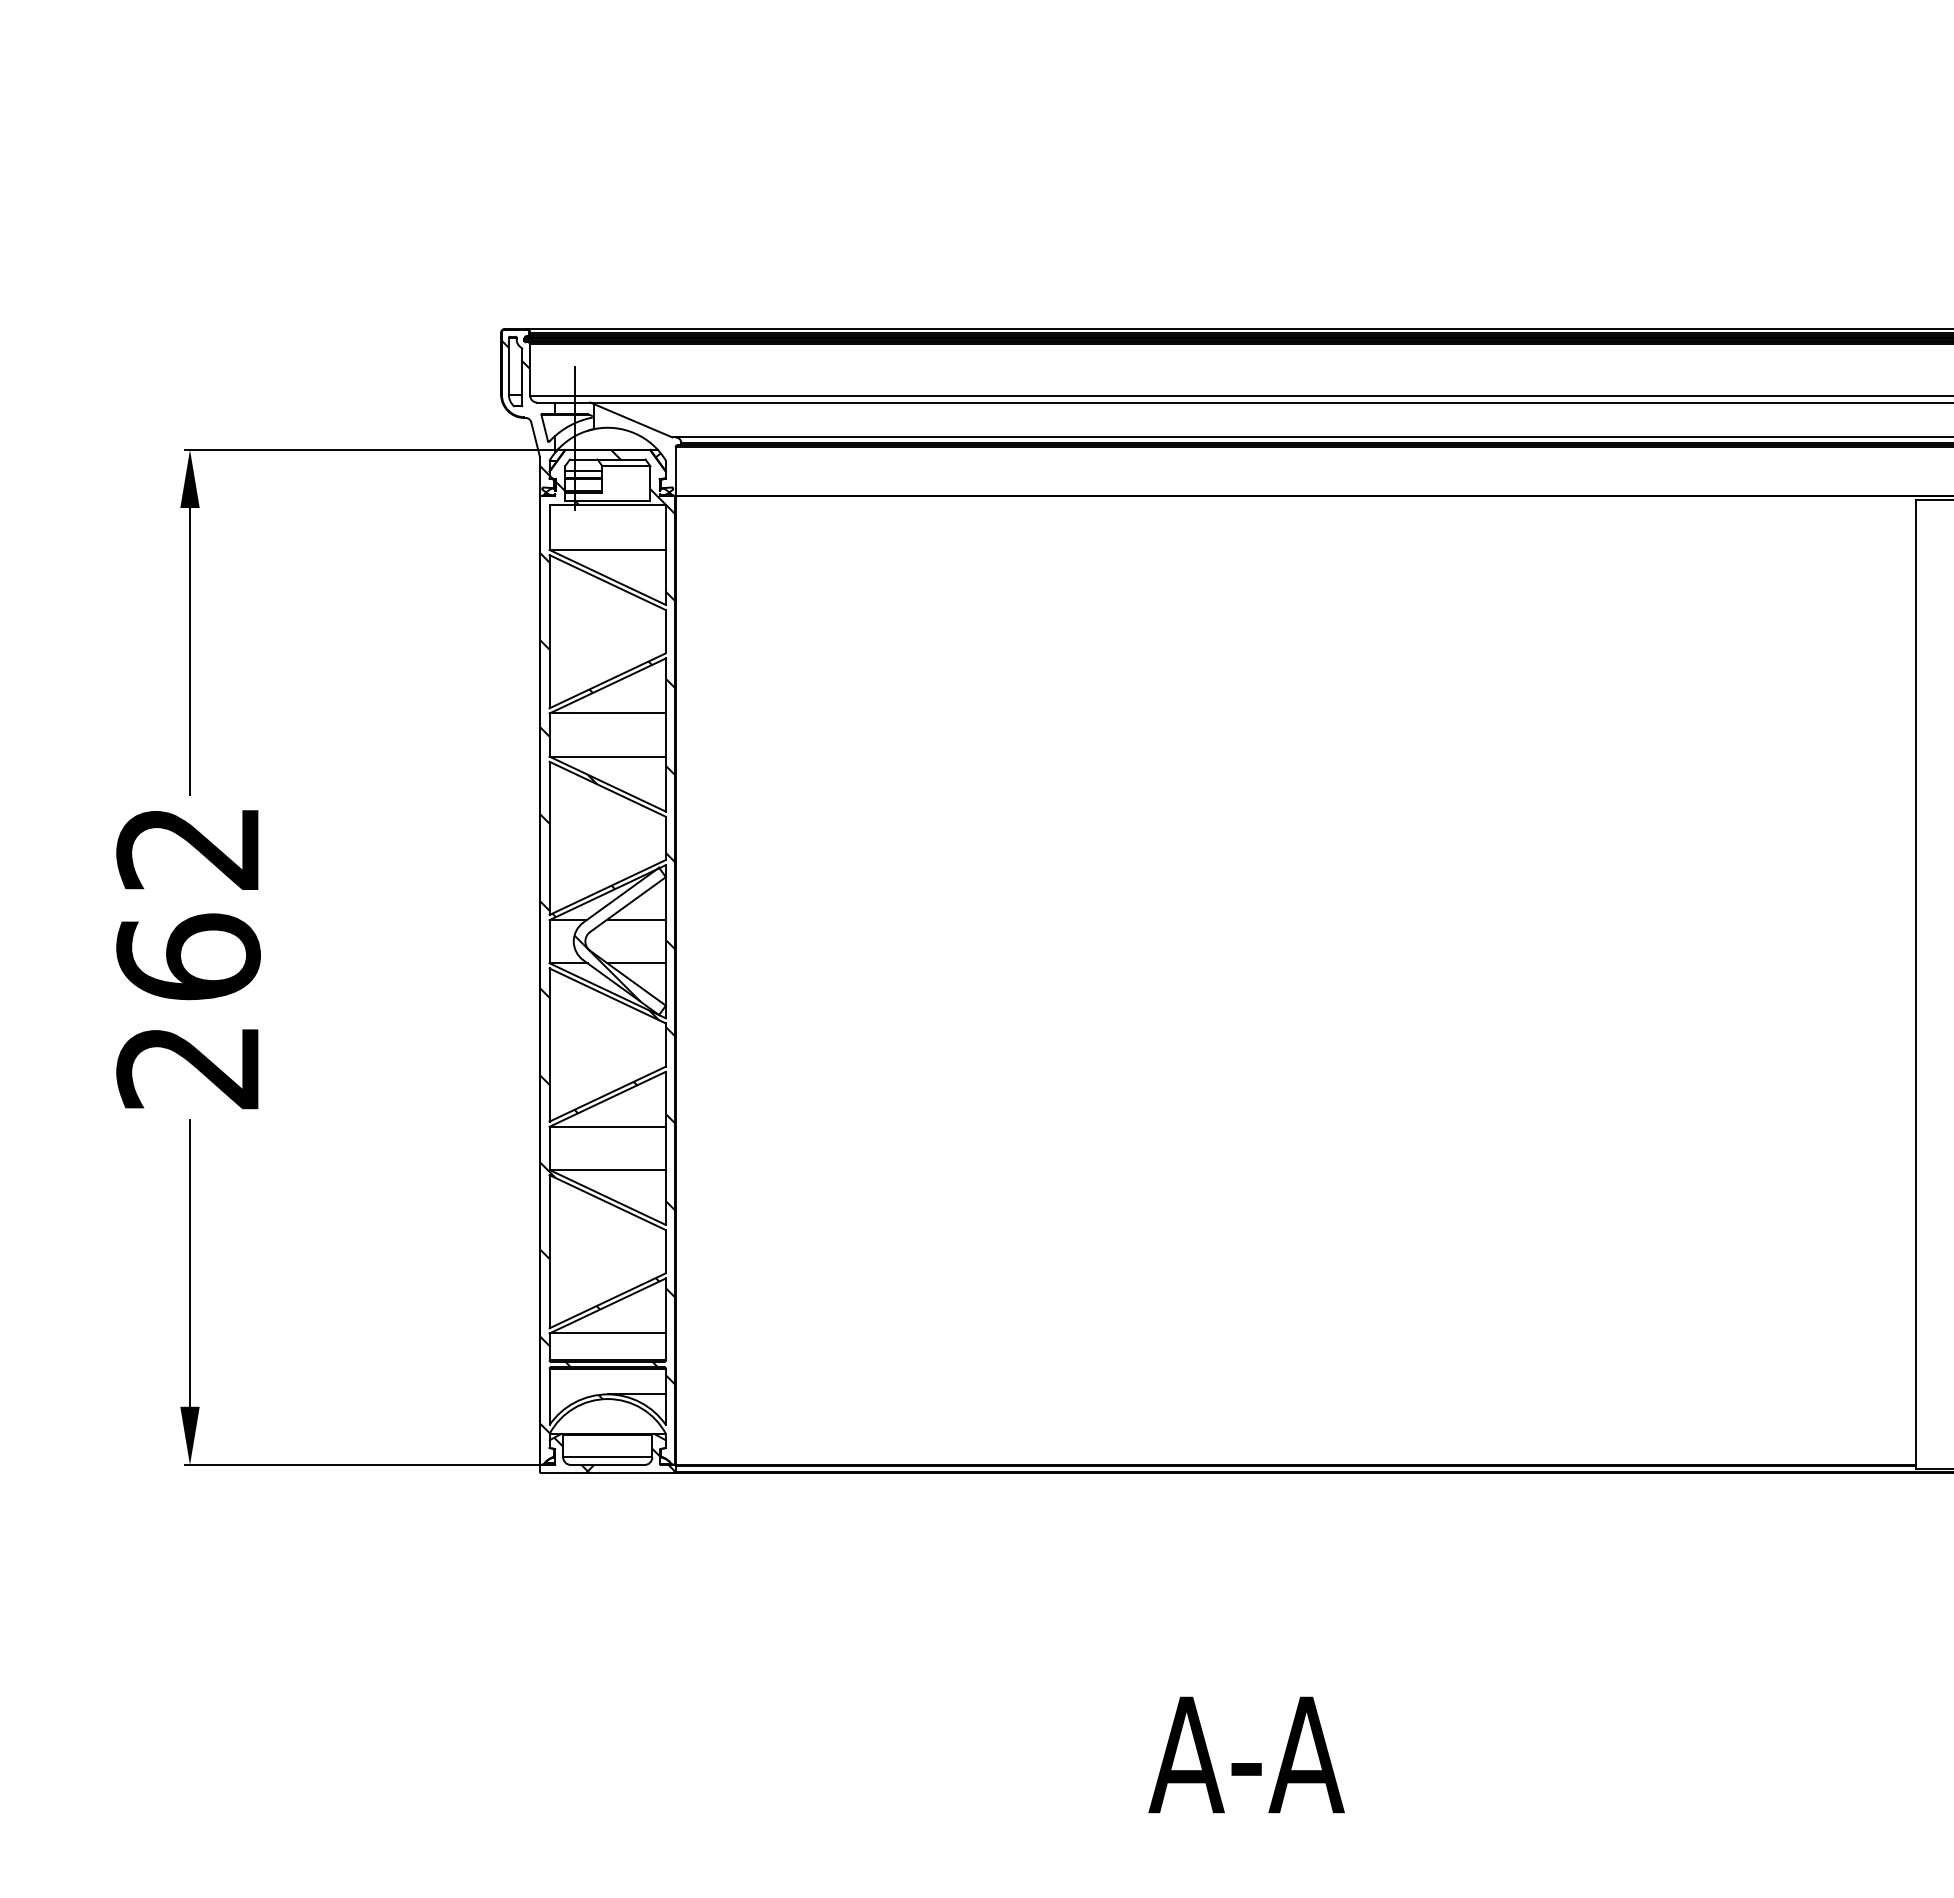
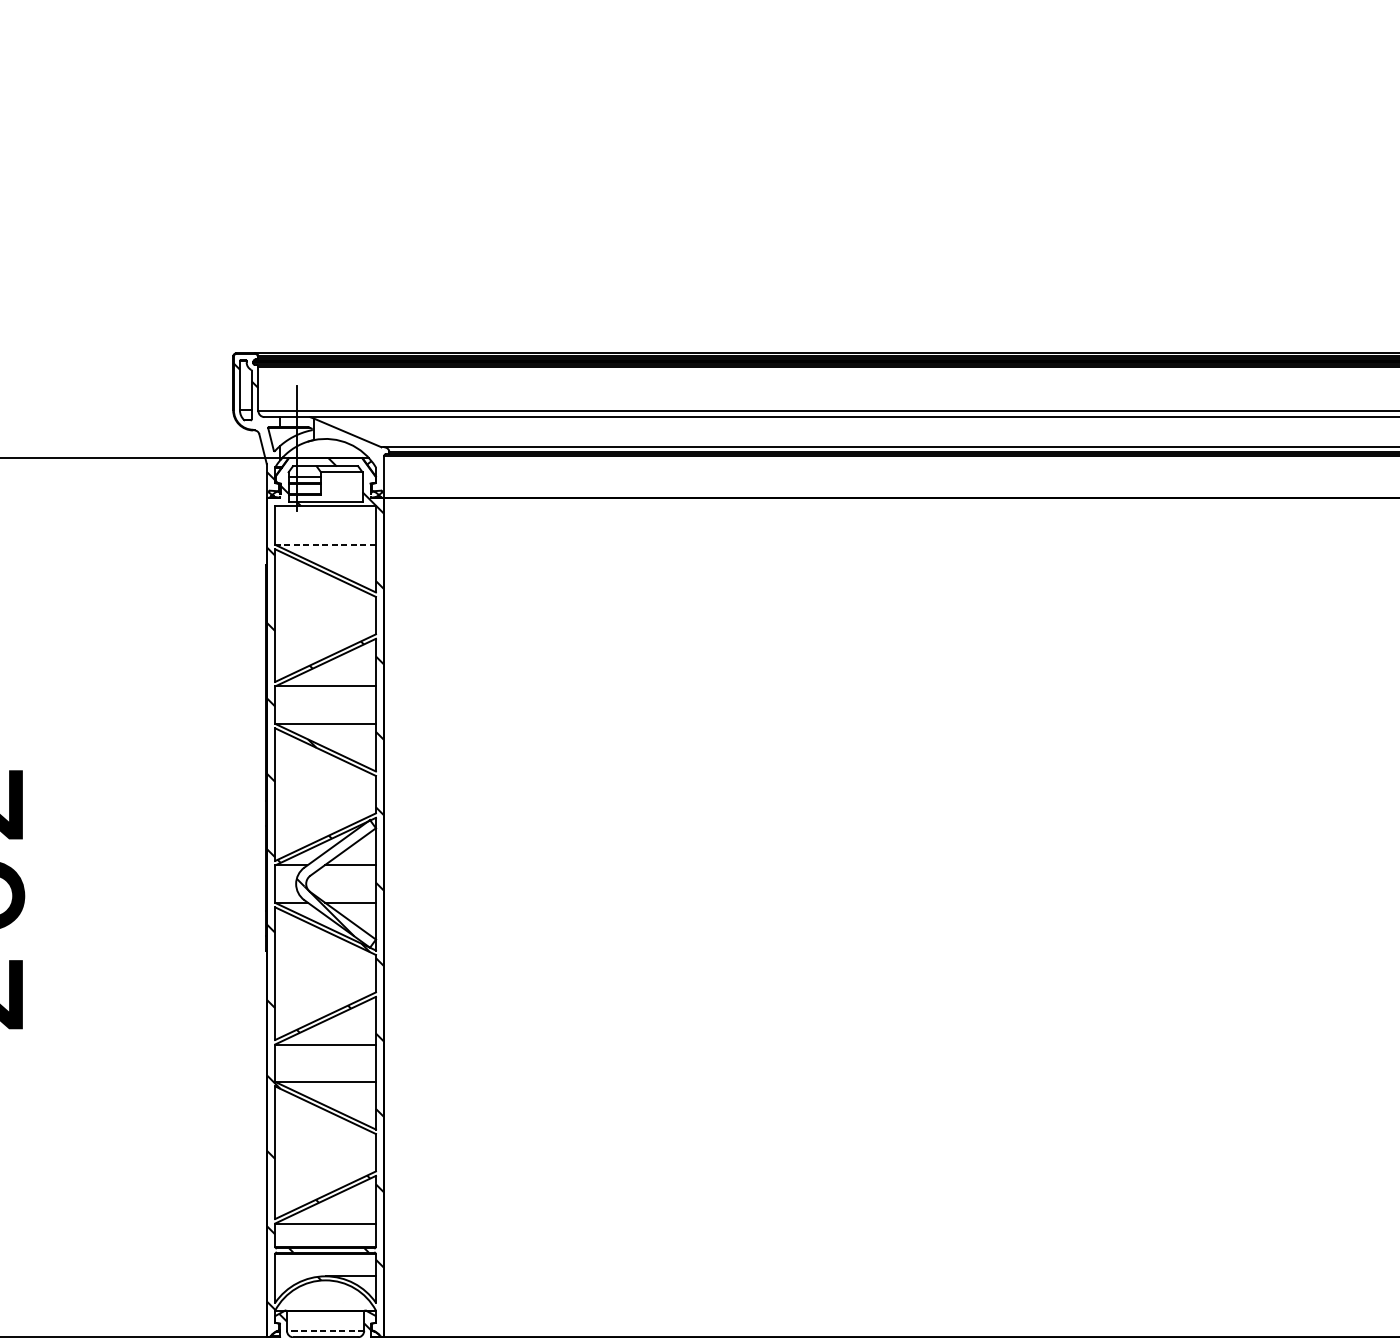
line: (607, 550) -> (325, 545), solid -> dashed
line: (607, 1457) -> (325, 1331), solid -> dashed

